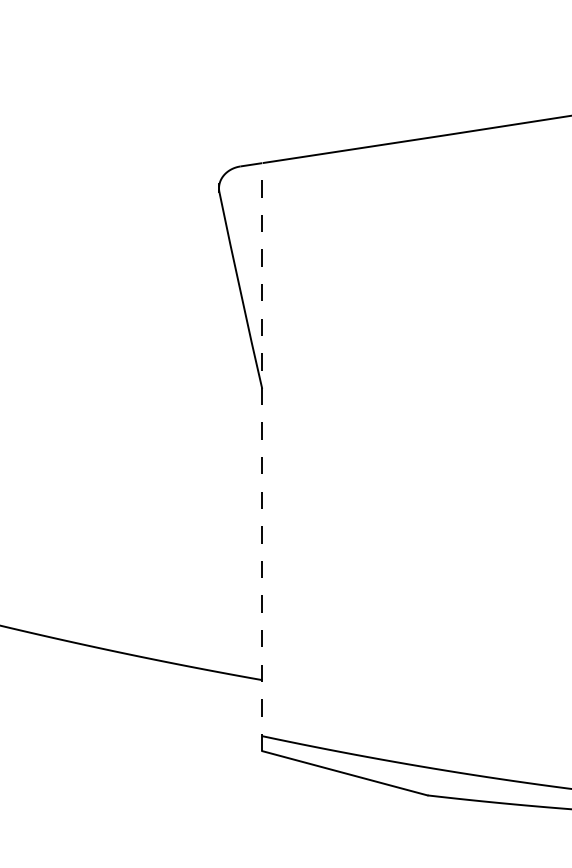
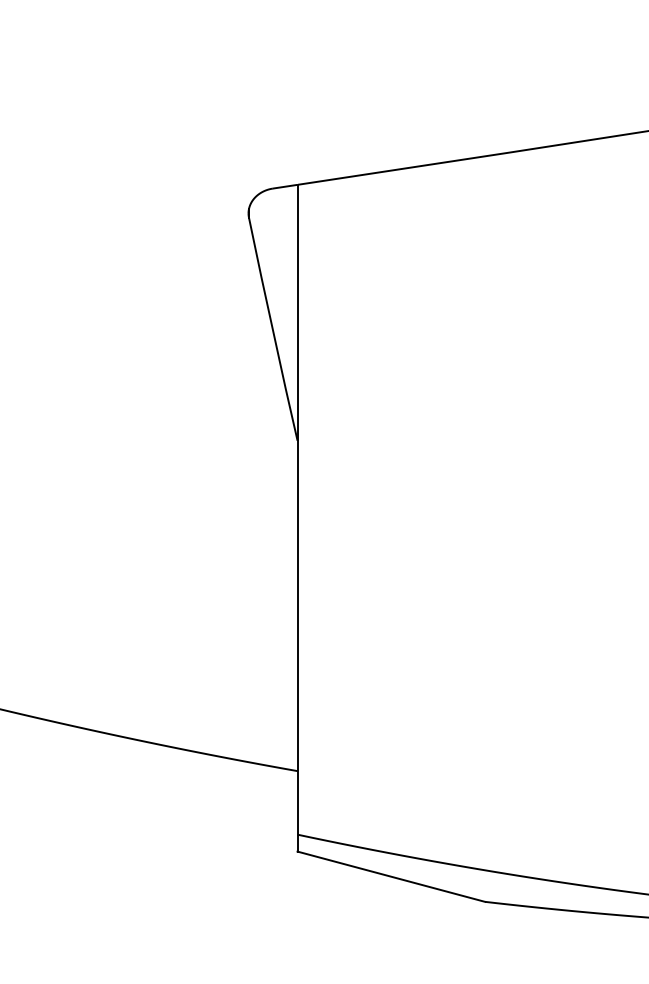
line: (262, 456) -> (297, 517), dashed -> solid

